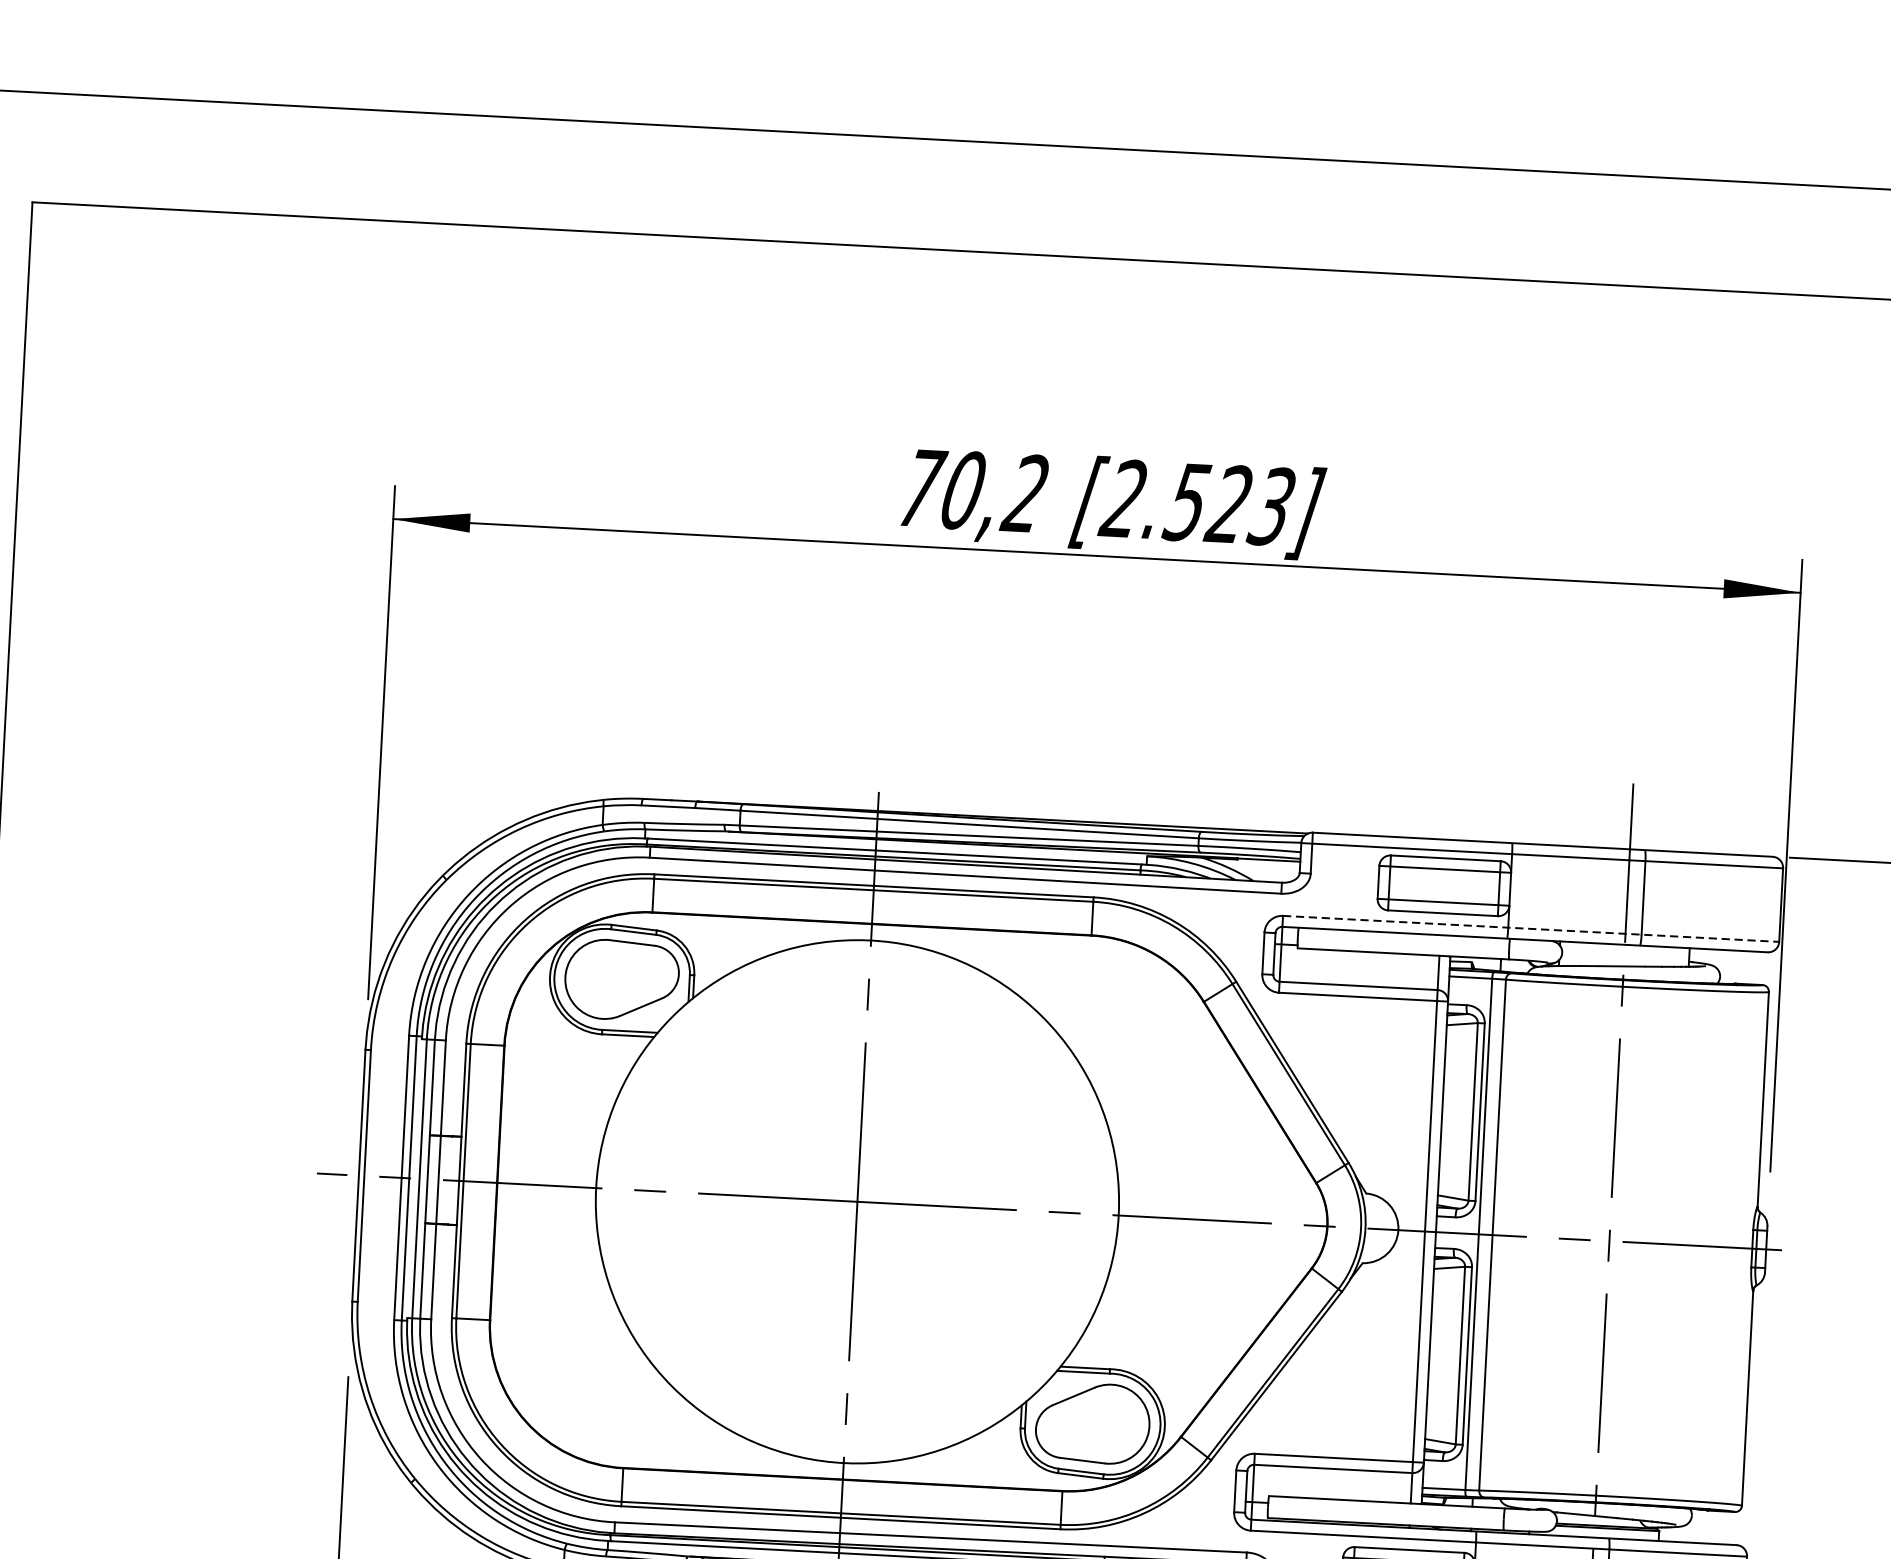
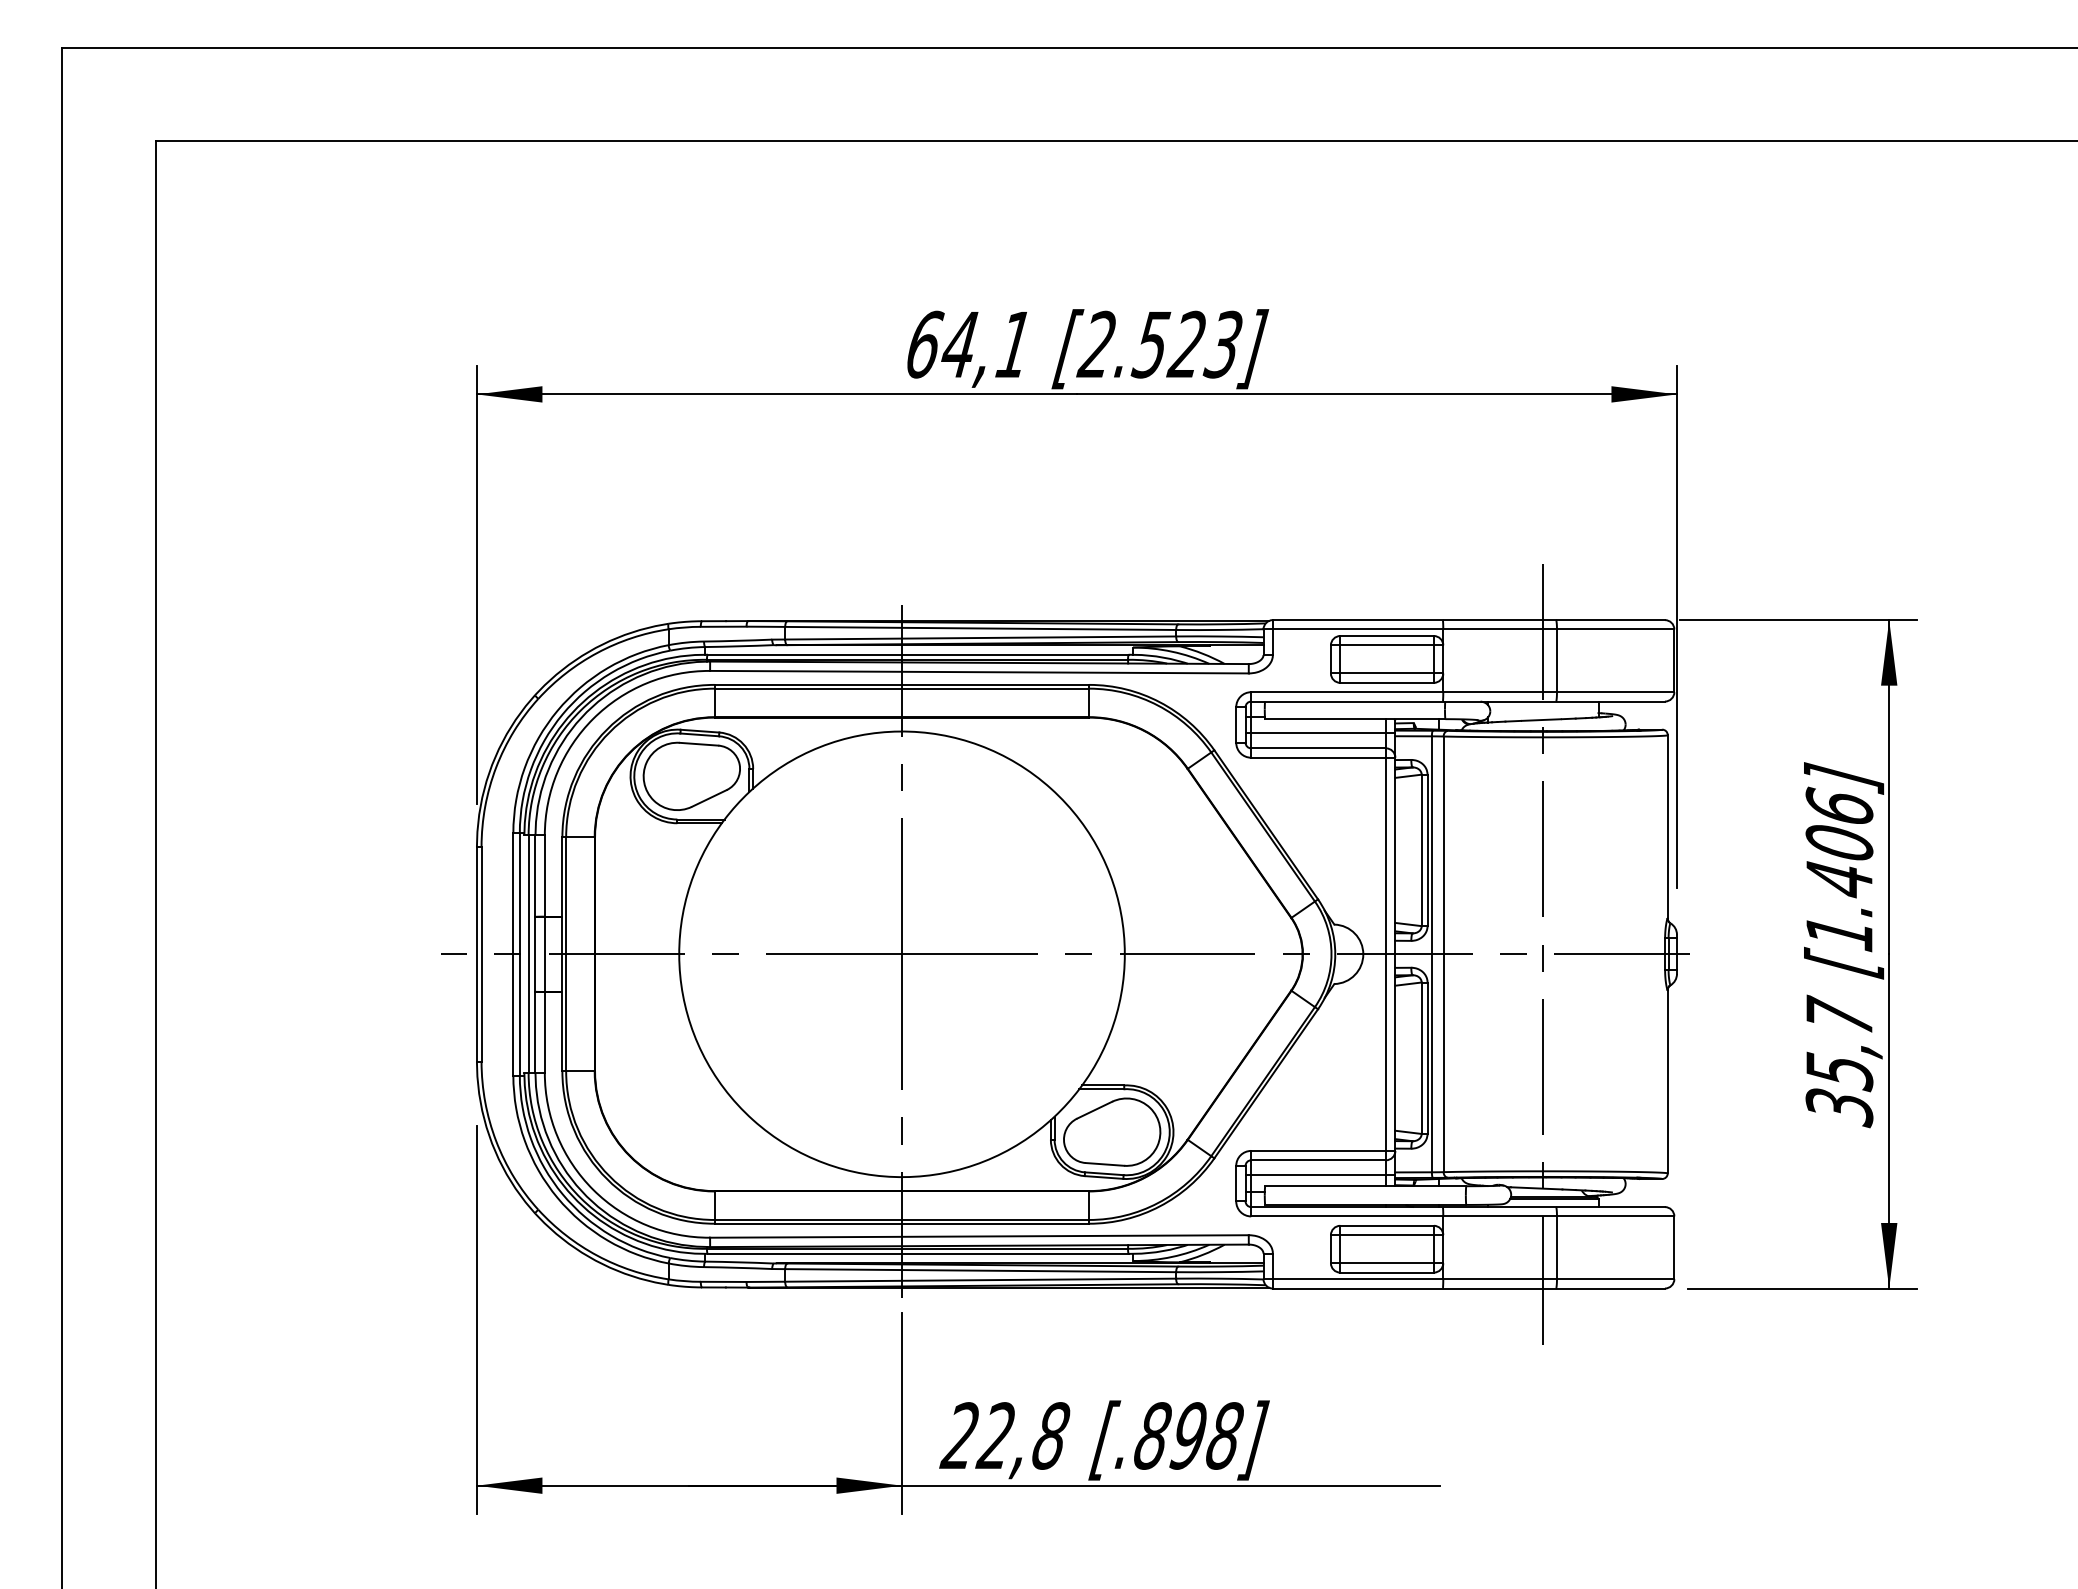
text: (974, 490) -> (969, 344), 70,2 -> 64,1
line: (1530, 929) -> (1462, 692), dashed -> solid
line: (1361, 968) -> (1320, 733), added
line: (1334, 1486) -> (1320, 1175), added

